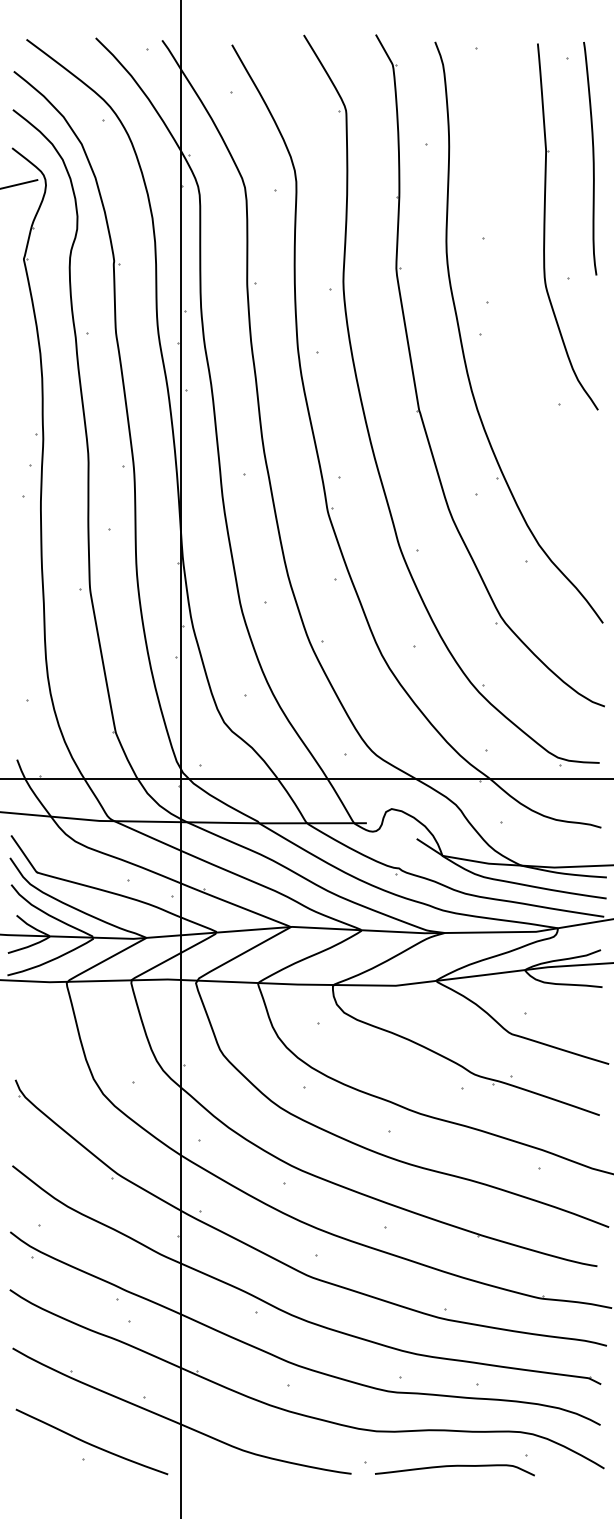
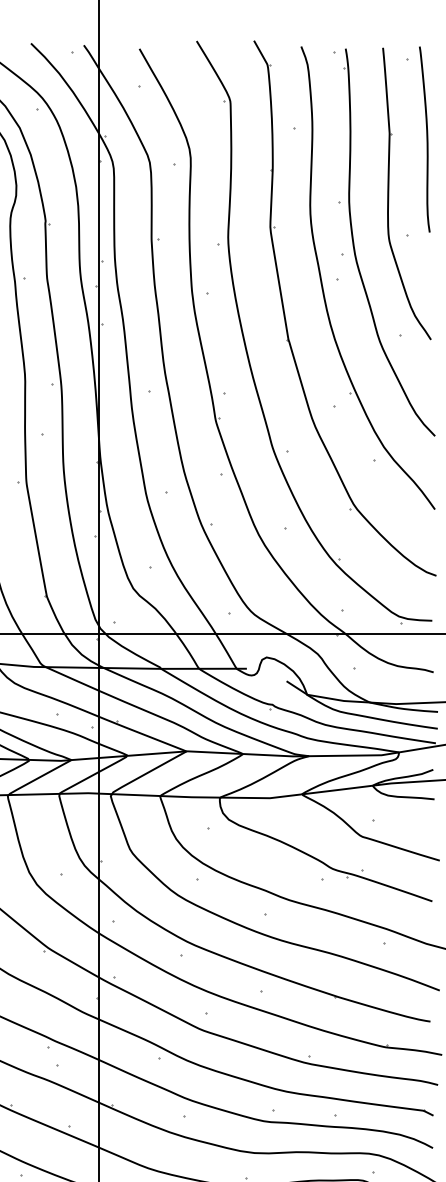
part: (502, 293) -> (354, 246), added

